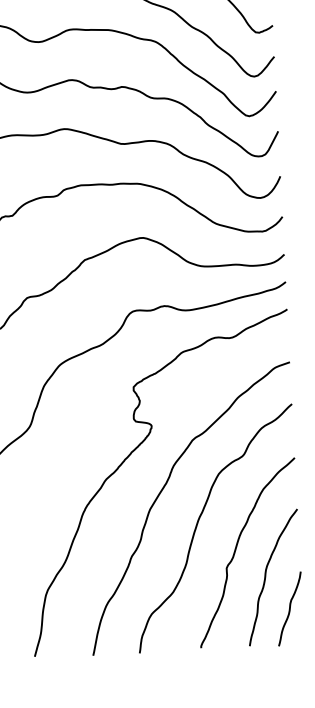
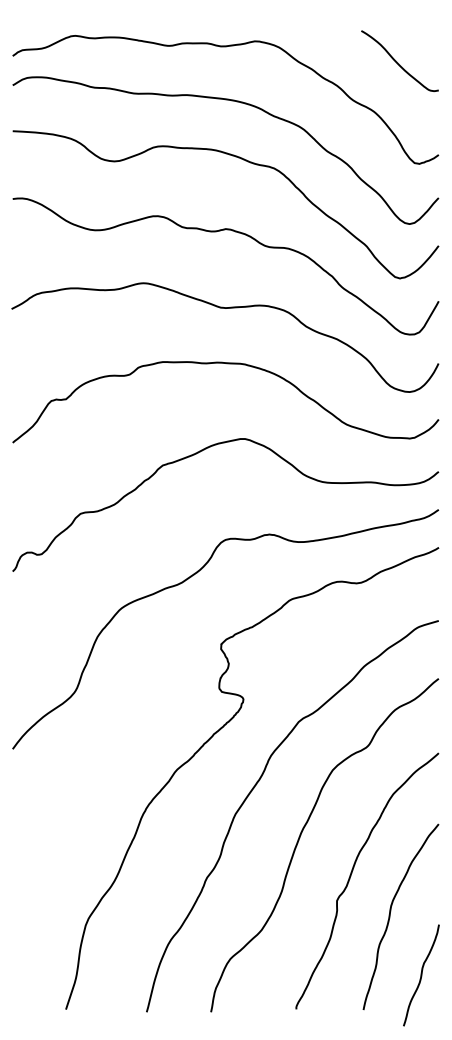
curve: (289, 609) -> (421, 975), moved

